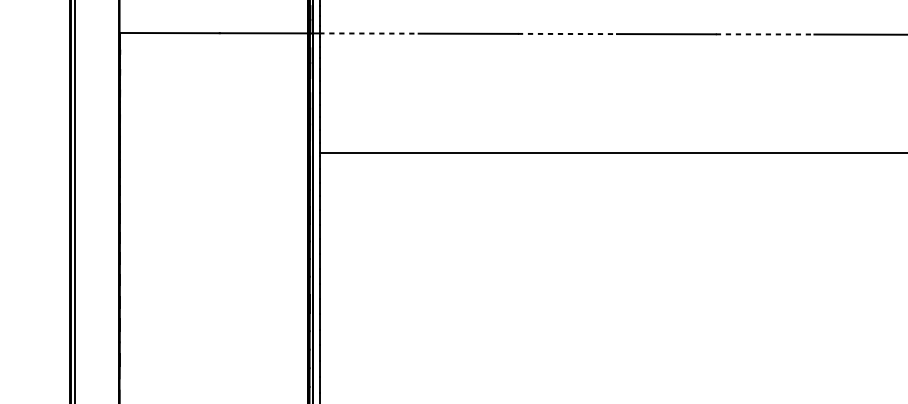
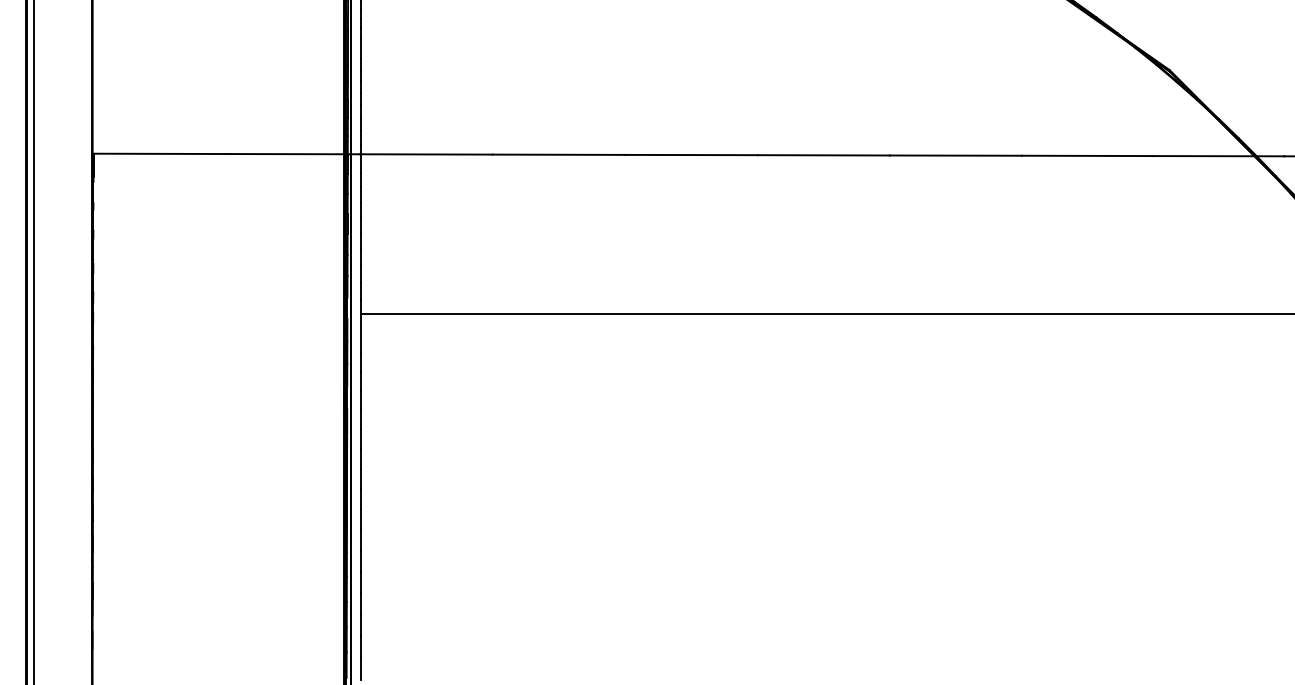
line: (369, 33) -> (426, 154), dashed -> solid
line: (568, 34) -> (692, 155), dashed -> solid
line: (765, 34) -> (956, 155), dashed -> solid

